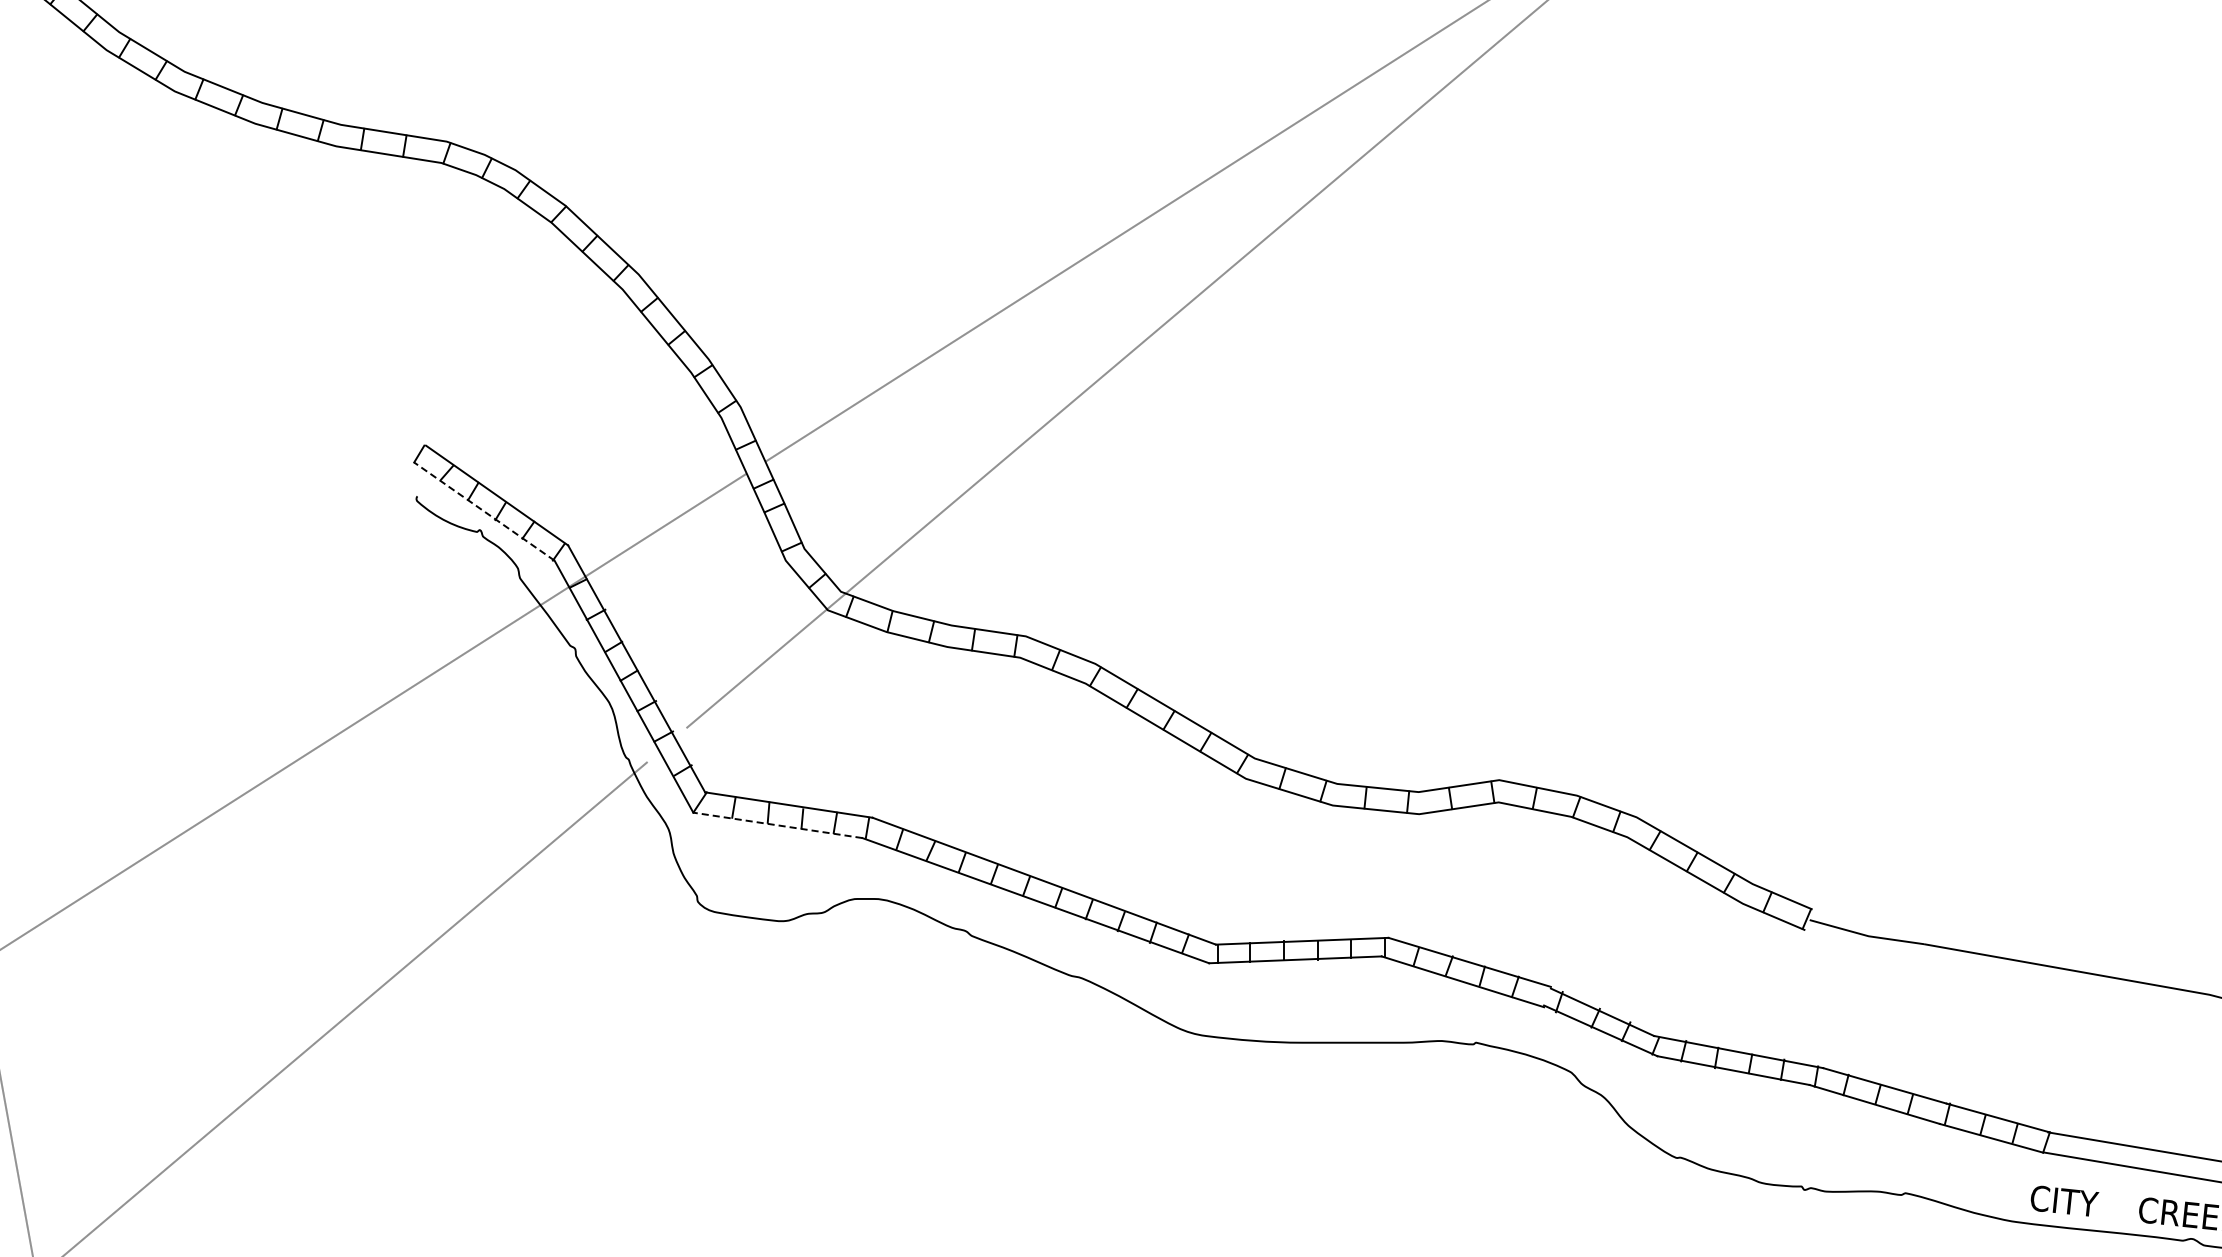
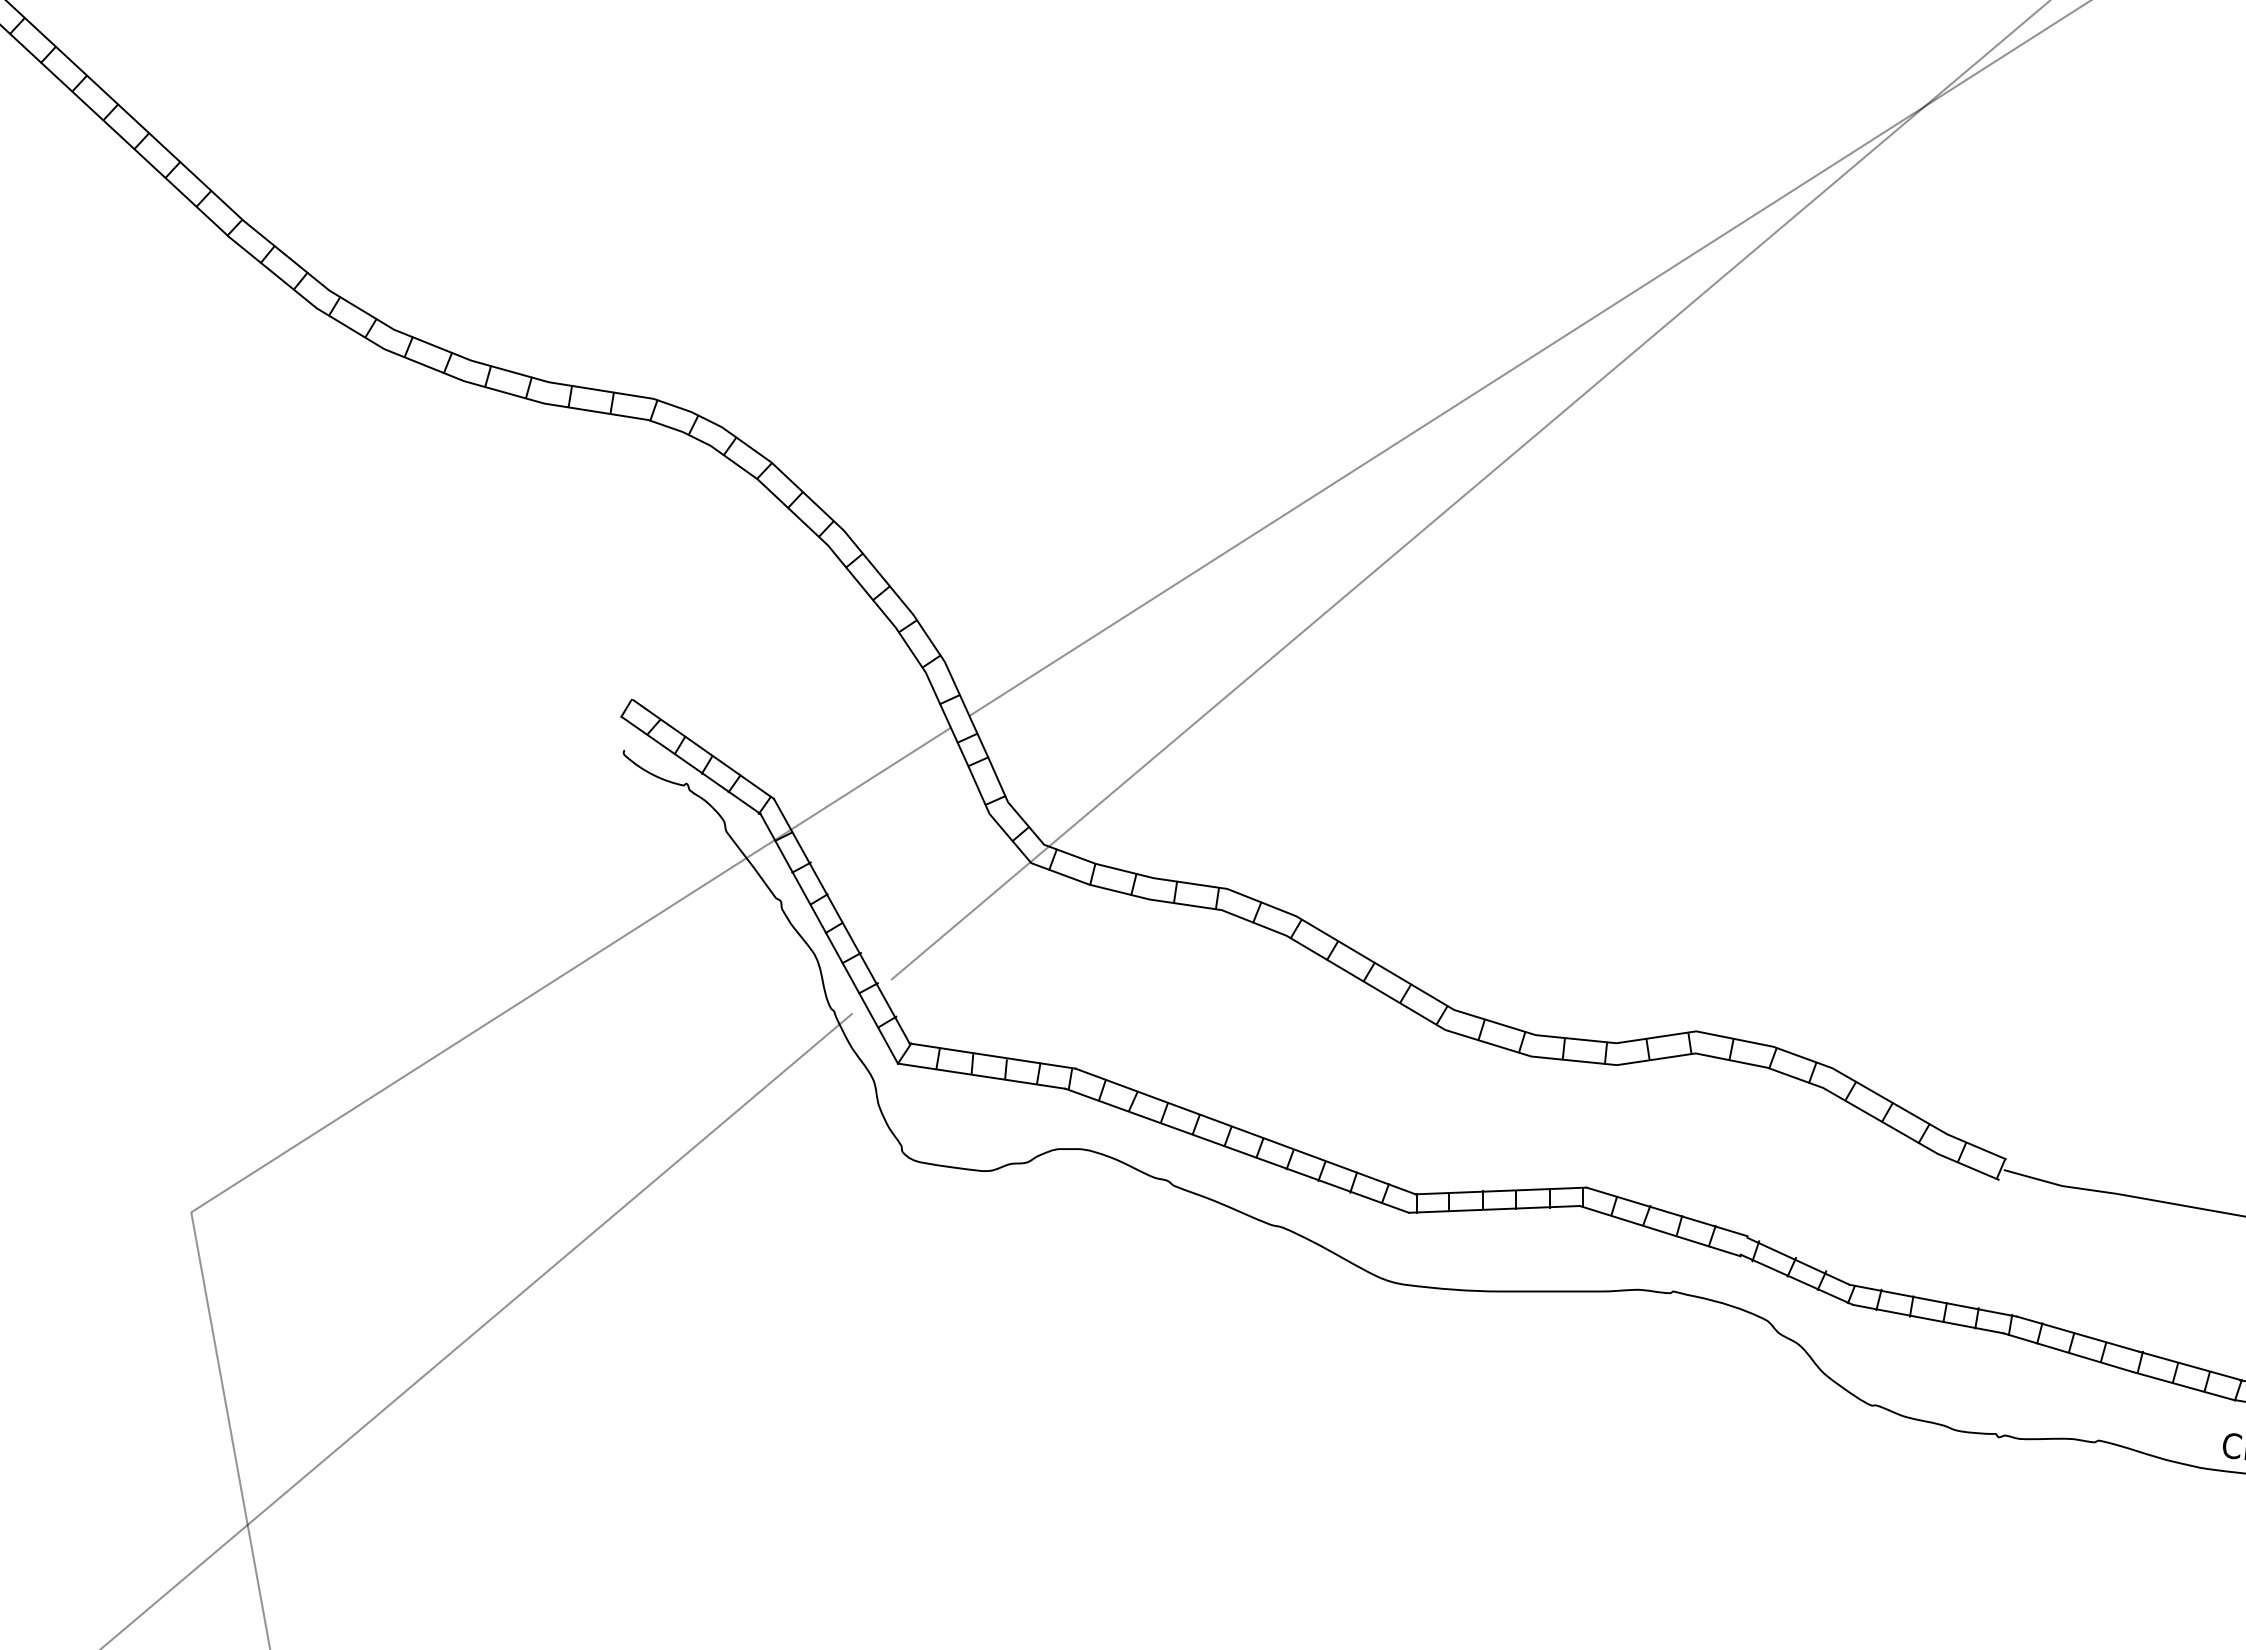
line: (483, 511) -> (690, 765), dashed -> solid
line: (777, 825) -> (981, 1076), dashed -> solid

